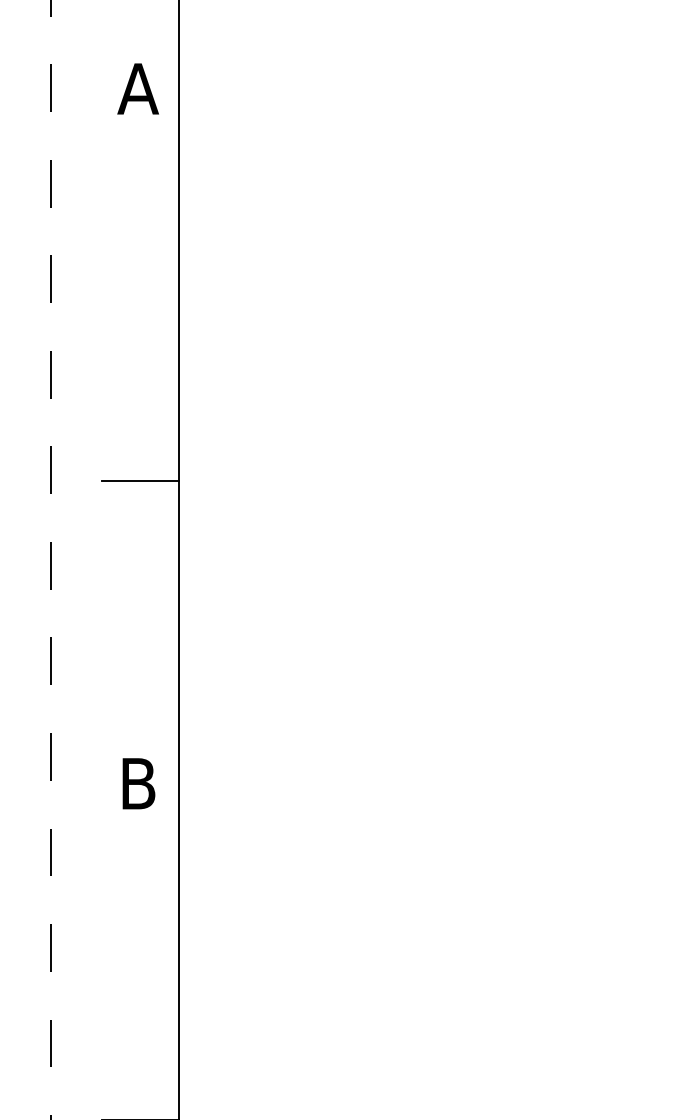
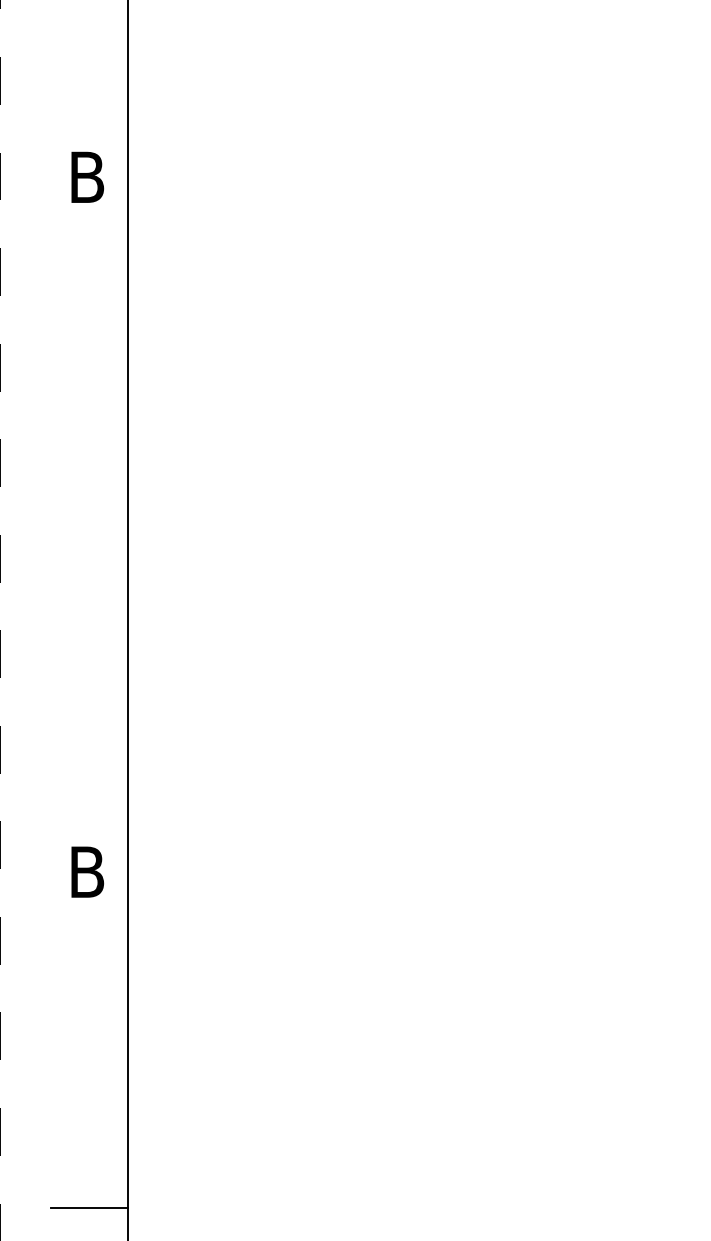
text: (137, 88) -> (86, 176), A -> B
line: (140, 481) -> (89, 569), removed

